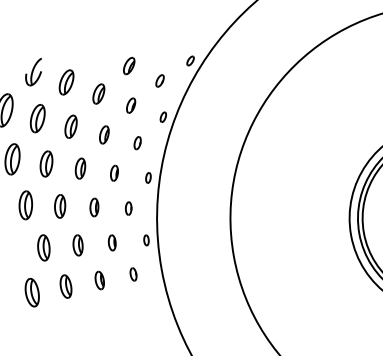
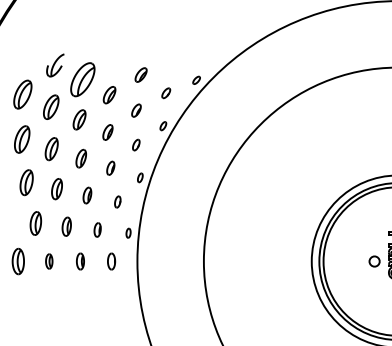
part: (66, 82) -> (82, 79), size x1.6
part: (133, 274) -> (111, 261), size x1.4
part: (65, 286) -> (48, 261), size x0.7

